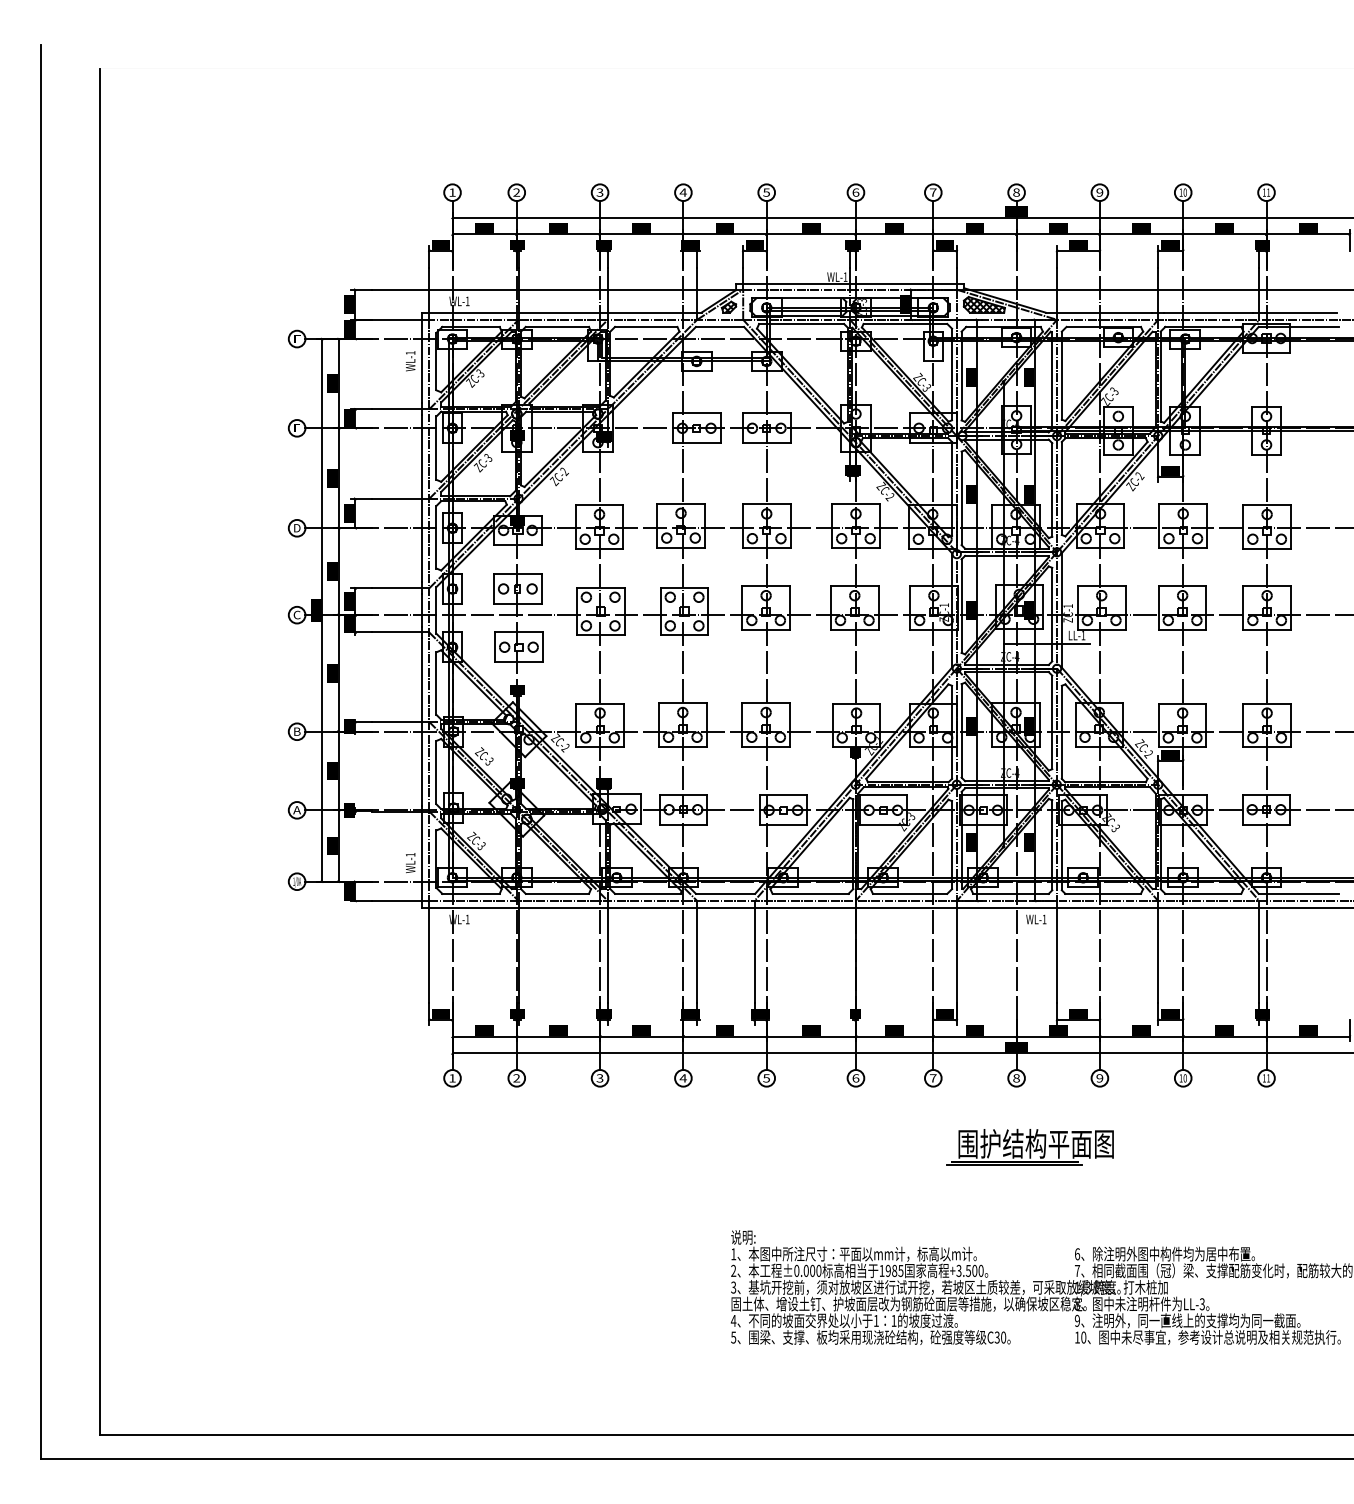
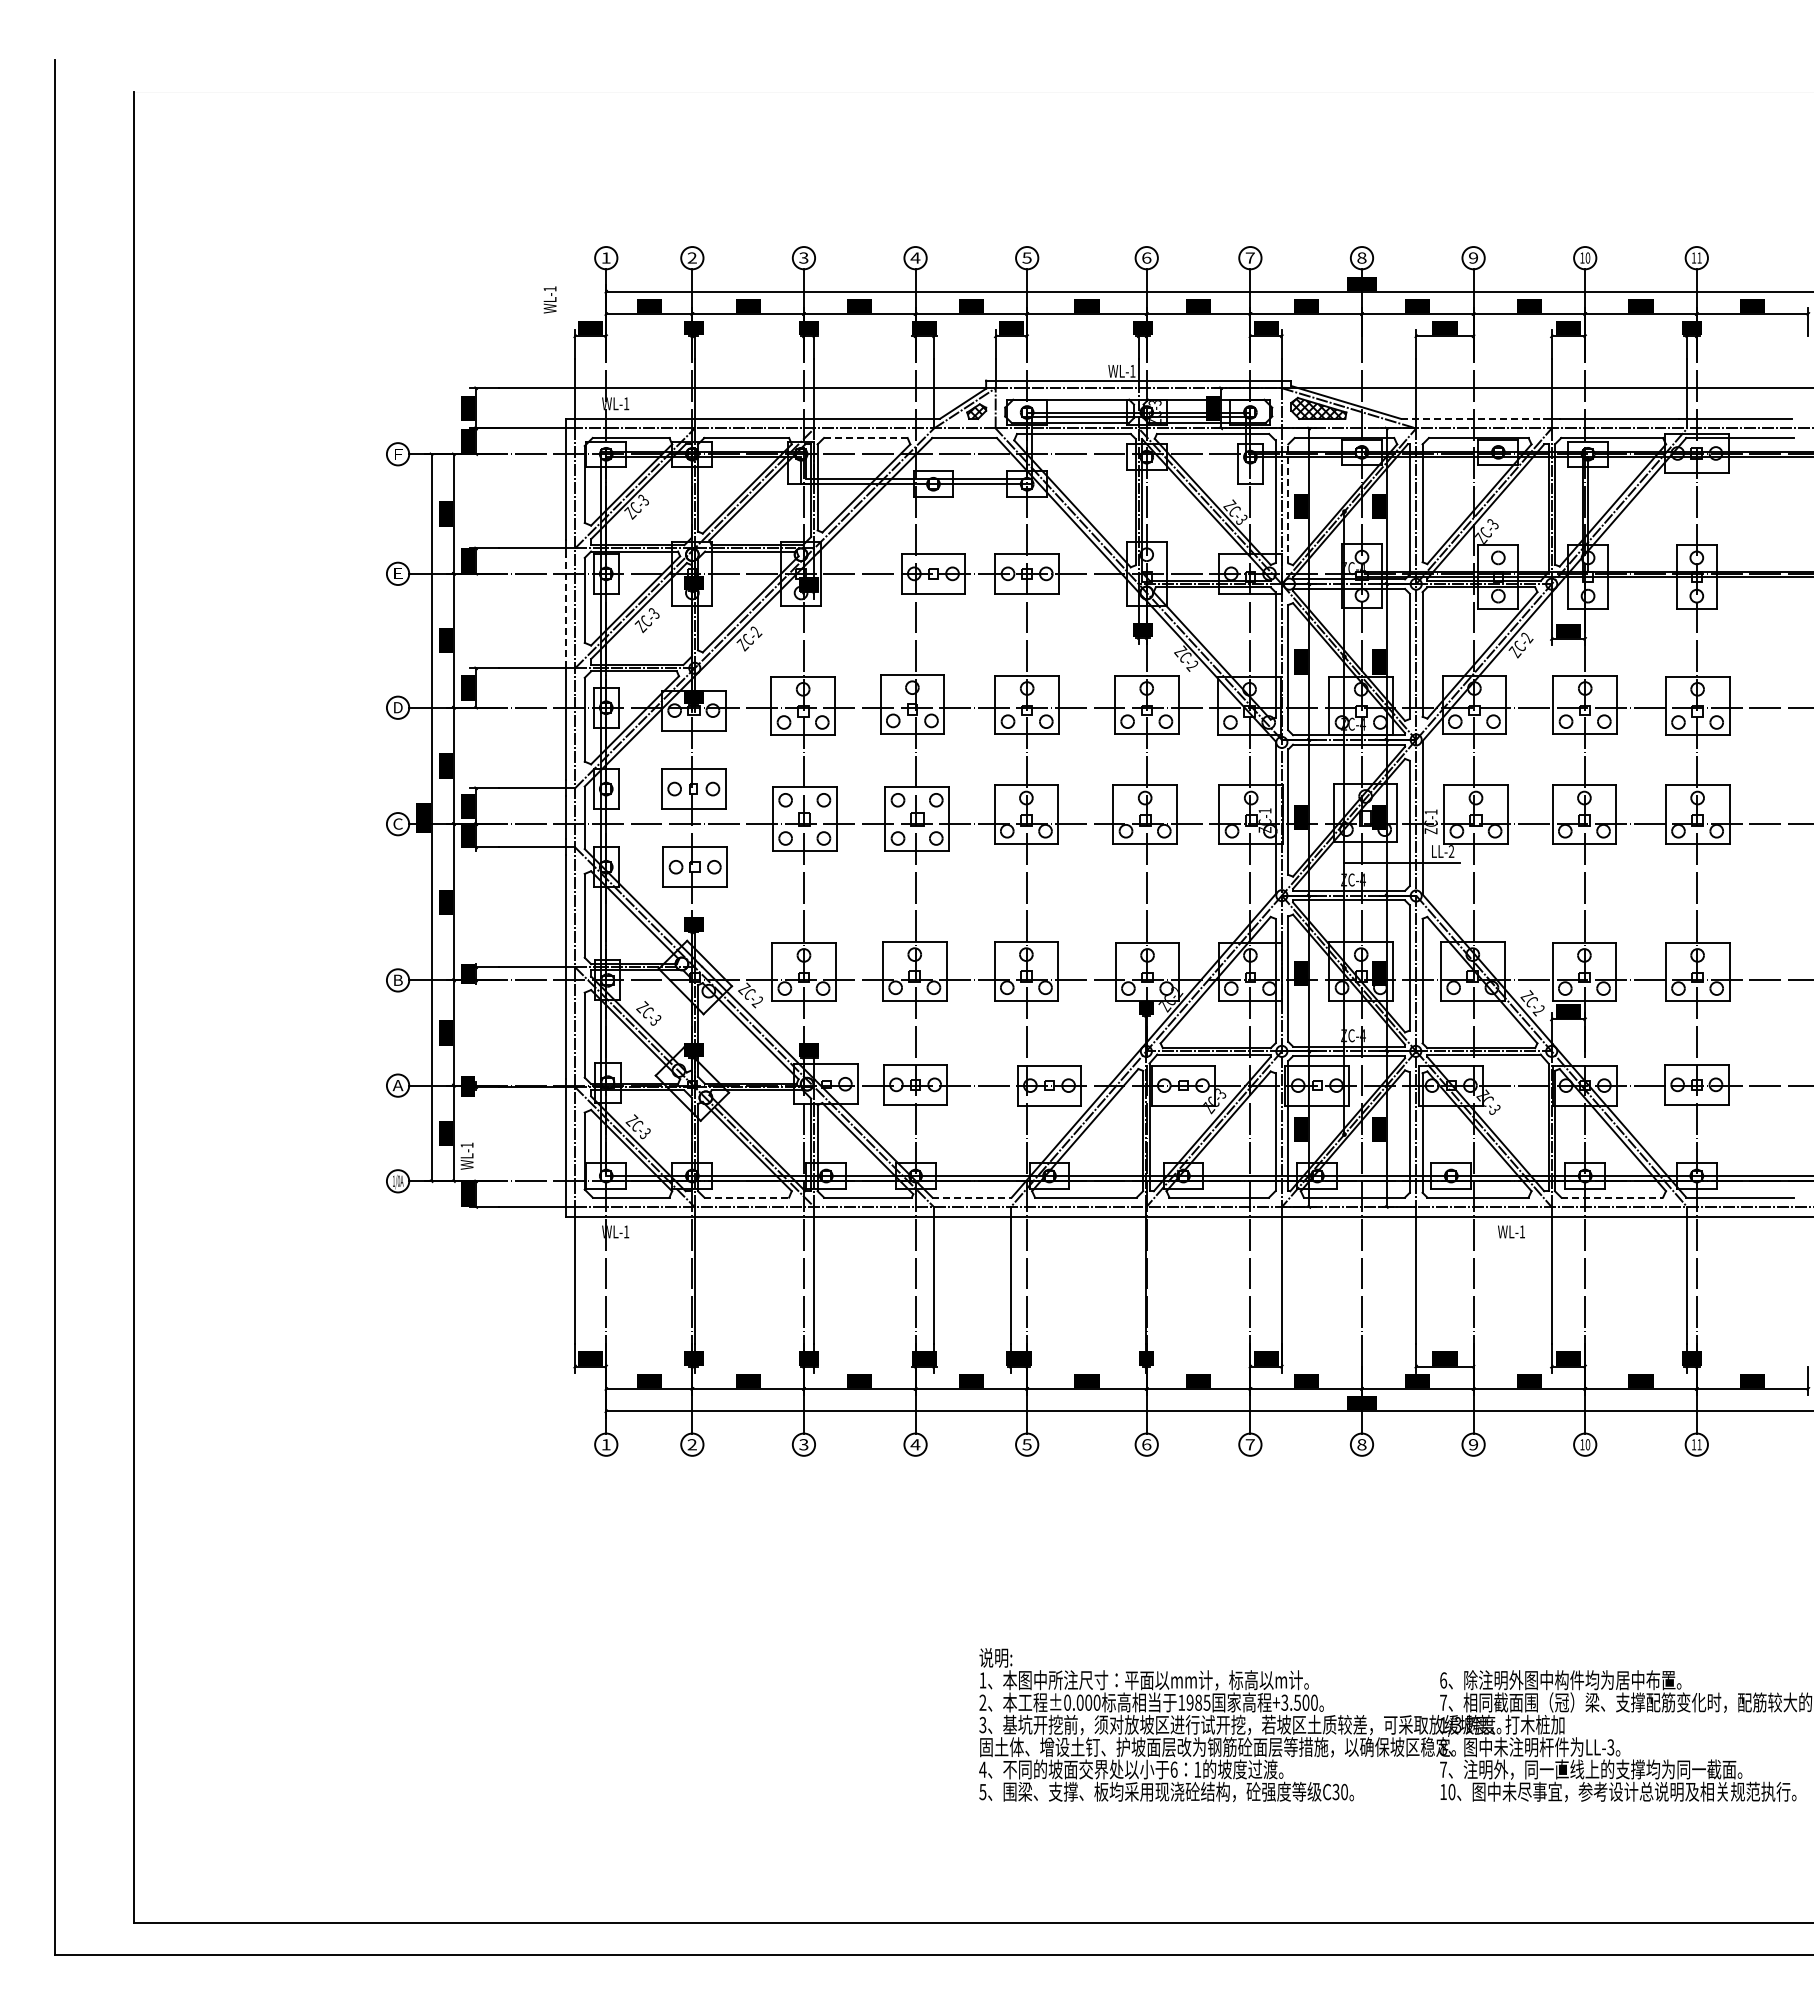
line: (1099, 312) -> (1472, 418), solid -> dashed
line: (646, 327) -> (865, 438), solid -> dashed
text: (410, 360) -> (549, 299), moved
line: (961, 375) -> (1288, 503), solid -> dashed
line: (422, 457) -> (565, 612), solid -> dashed
text: (1083, 635) -> (1451, 851), LL-1 -> LL-2
text: (410, 862) -> (466, 1155), moved
line: (557, 893) -> (747, 1197), solid -> dashed
line: (725, 893) -> (972, 1197), solid -> dashed
line: (1203, 893) -> (1612, 1197), solid -> dashed
text: (1036, 919) -> (1511, 1231), moved
part: (1030, 1146) -> (1380, 1536), removed
text: (875, 1320) -> (1173, 1769), 1 -> 6
text: (1077, 1320) -> (1443, 1769), 9 -> 7

